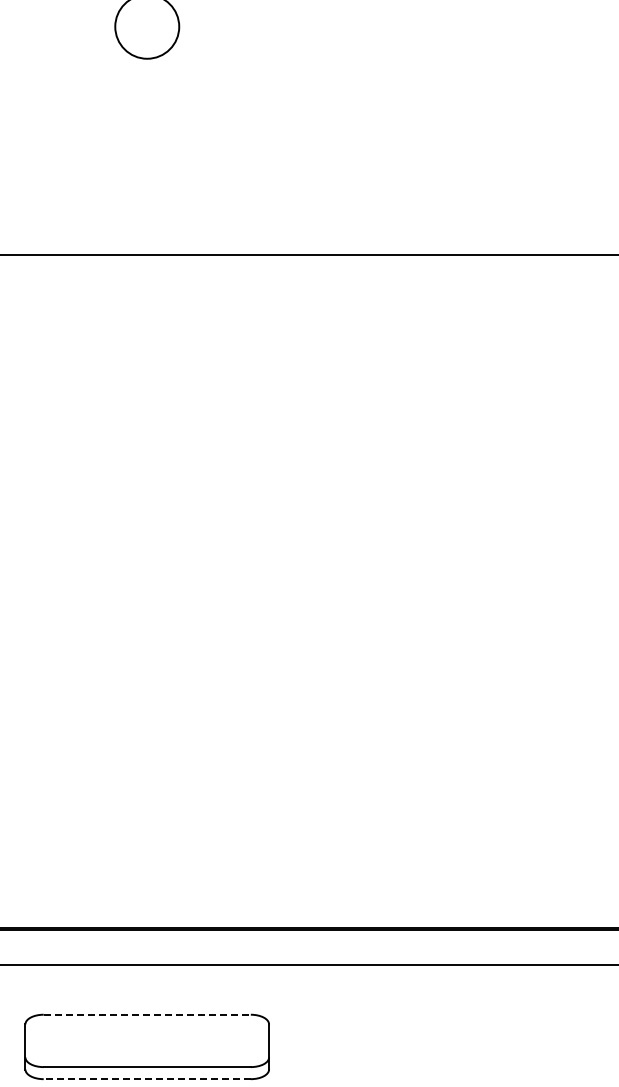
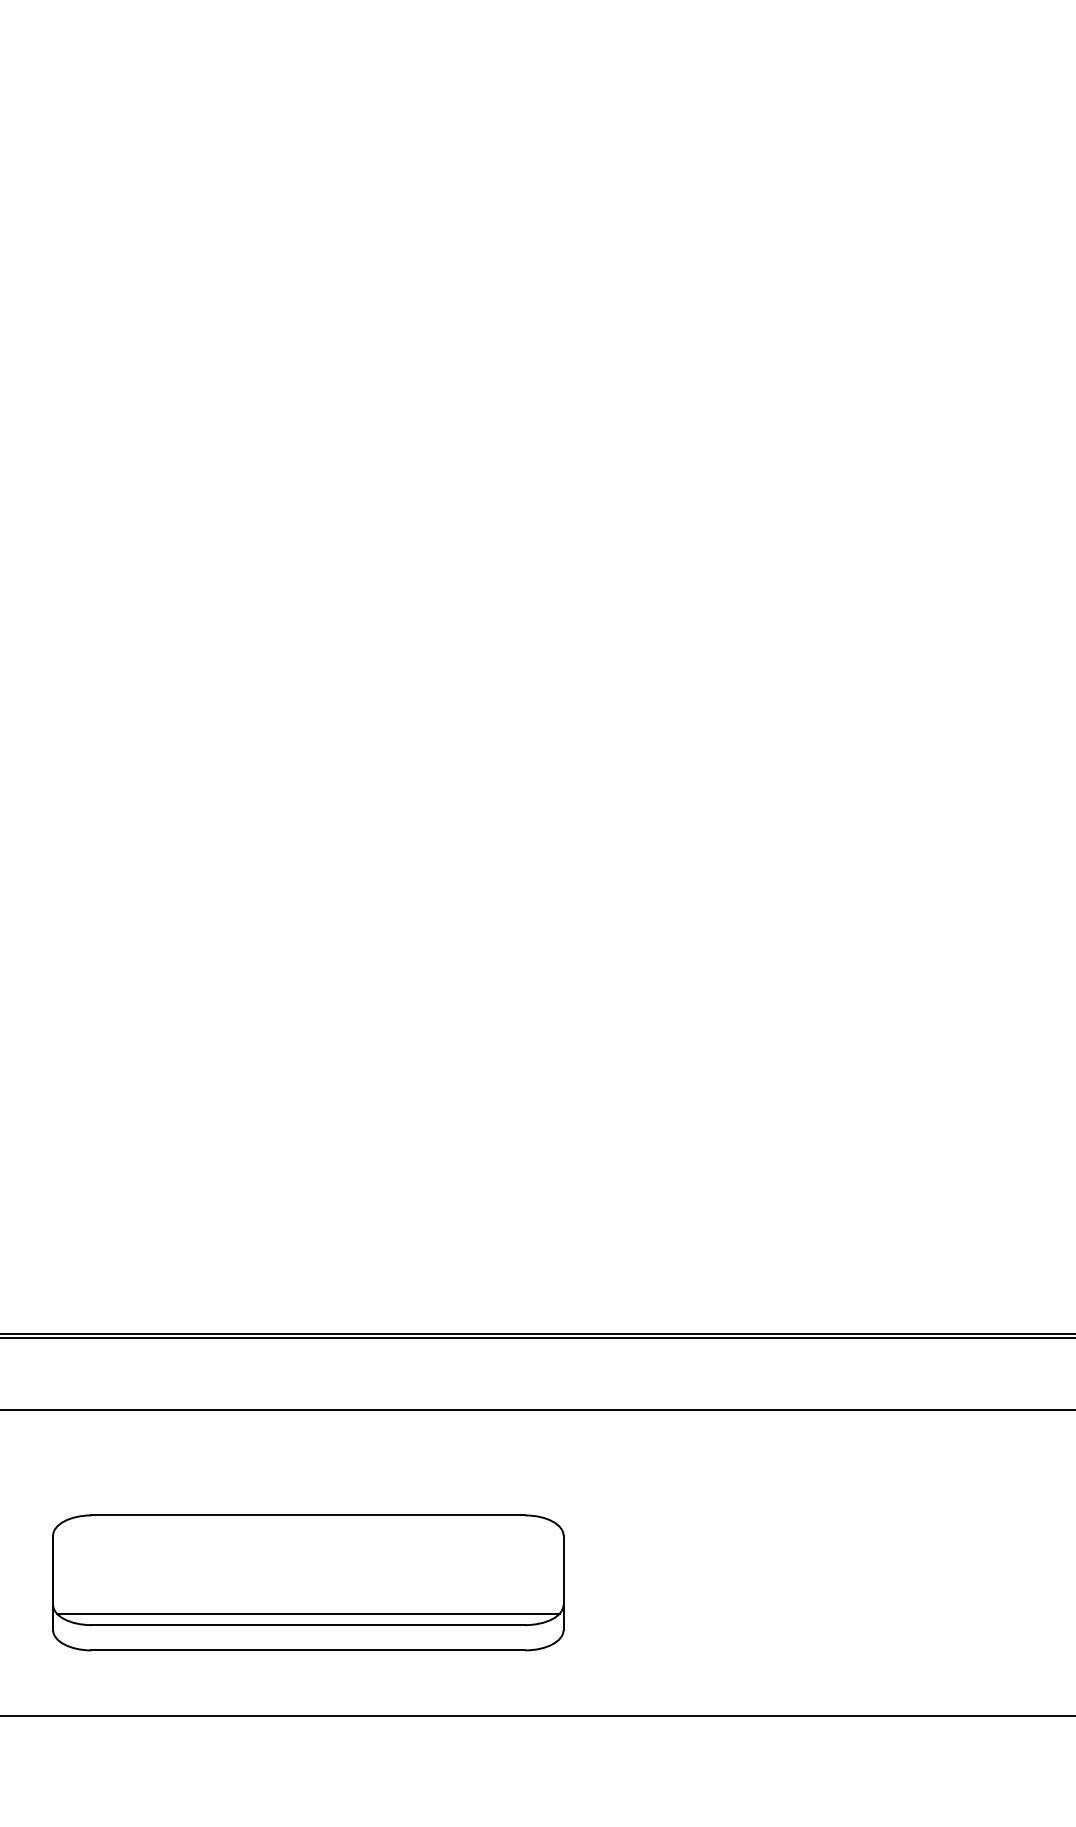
line: (147, 1014) -> (308, 1514), dashed -> solid
line: (147, 1061) -> (308, 1613), added
line: (147, 1079) -> (308, 1651), dashed -> solid

